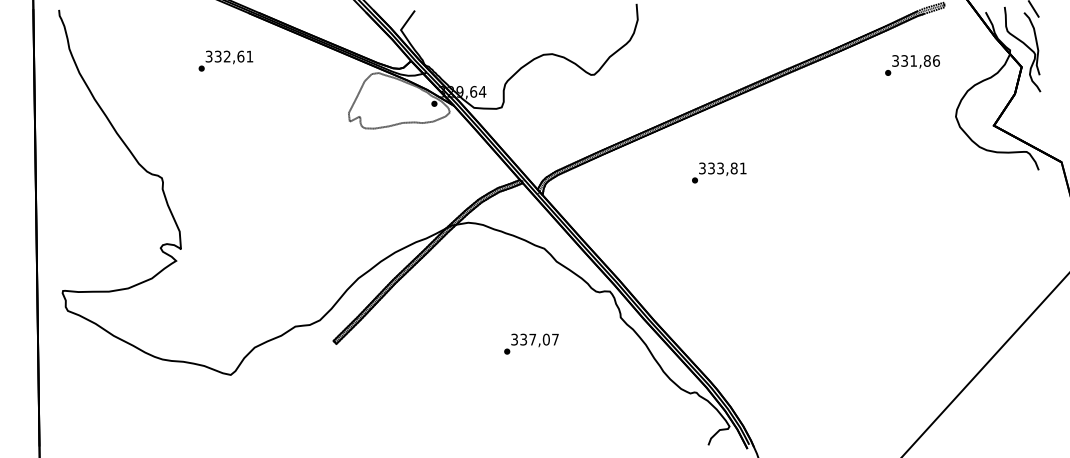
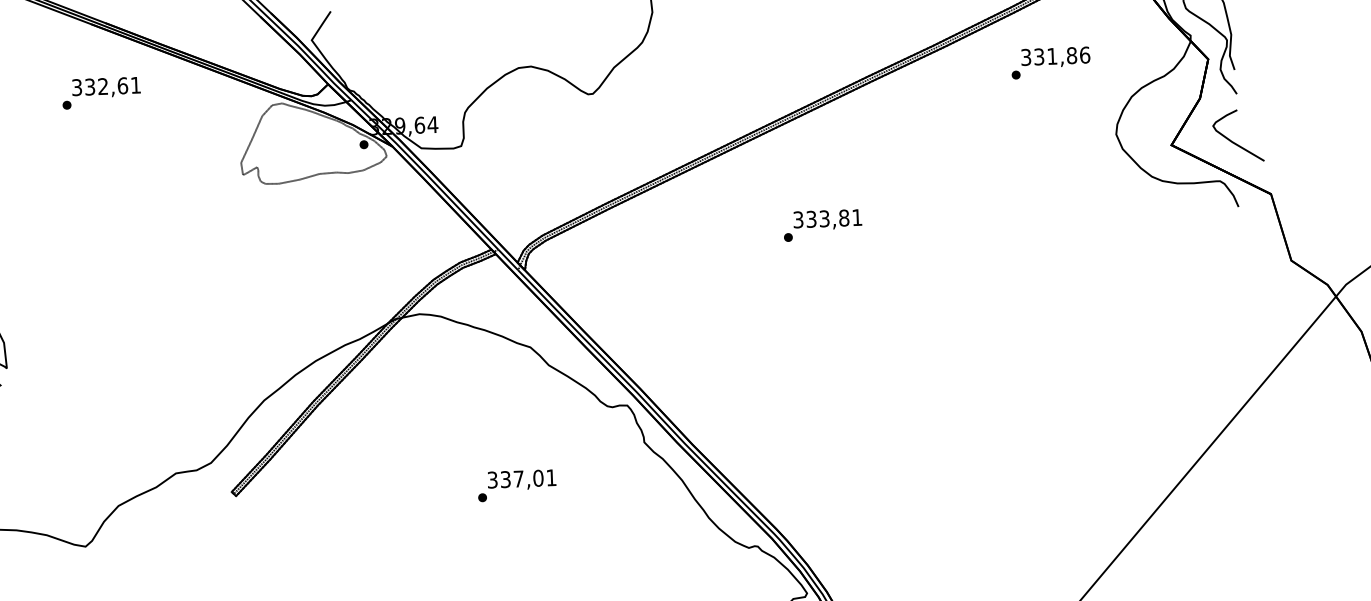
text: (225, 60) -> (100, 92), moved
curve: (1037, 124) -> (1234, 141), added
text: (719, 172) -> (823, 224), moved
text: (555, 339) -> (551, 477), 337,07 -> 337,01

